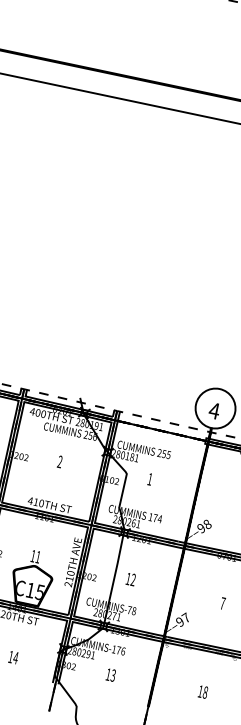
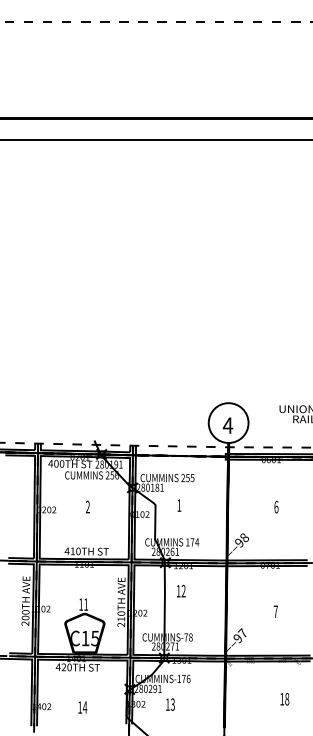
text: (131, 578) -> (181, 590), moved
text: (111, 675) -> (170, 704), moved
text: (202, 692) -> (284, 699), moved

